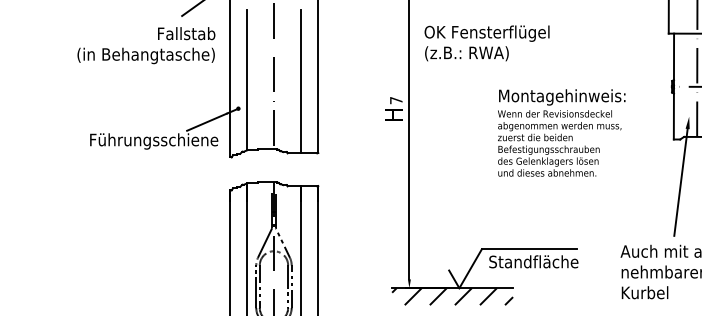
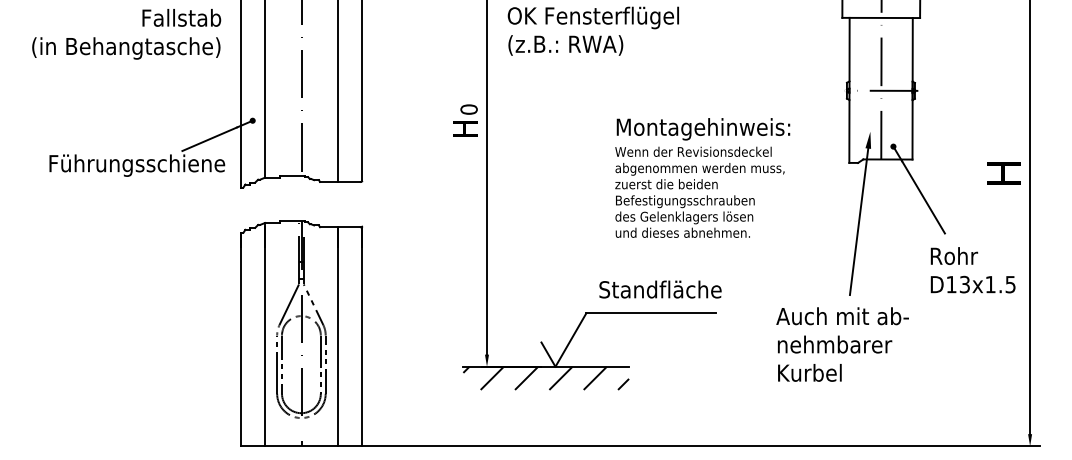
text: (395, 100) -> (468, 109), 7 -> 0
text: (561, 132) -> (702, 177), moved
text: (533, 261) -> (660, 289), moved

